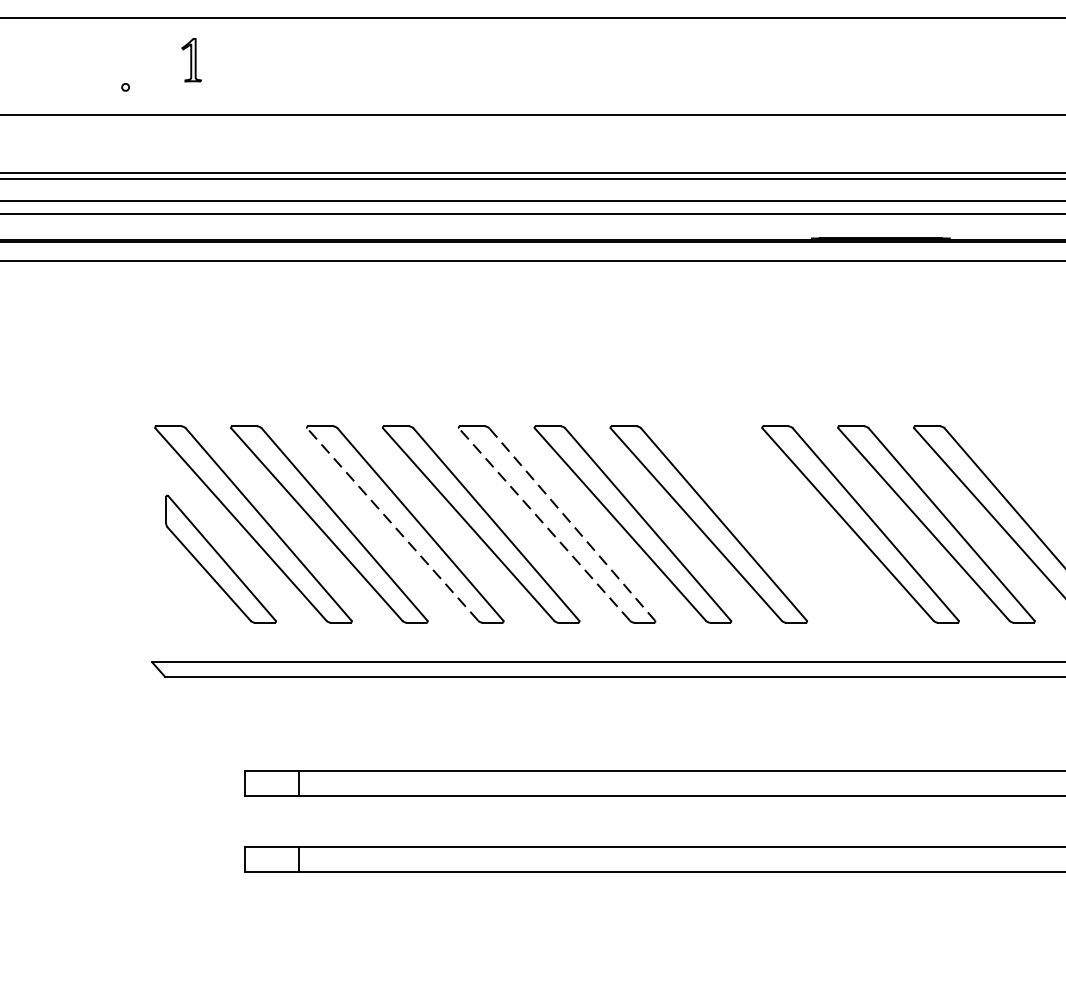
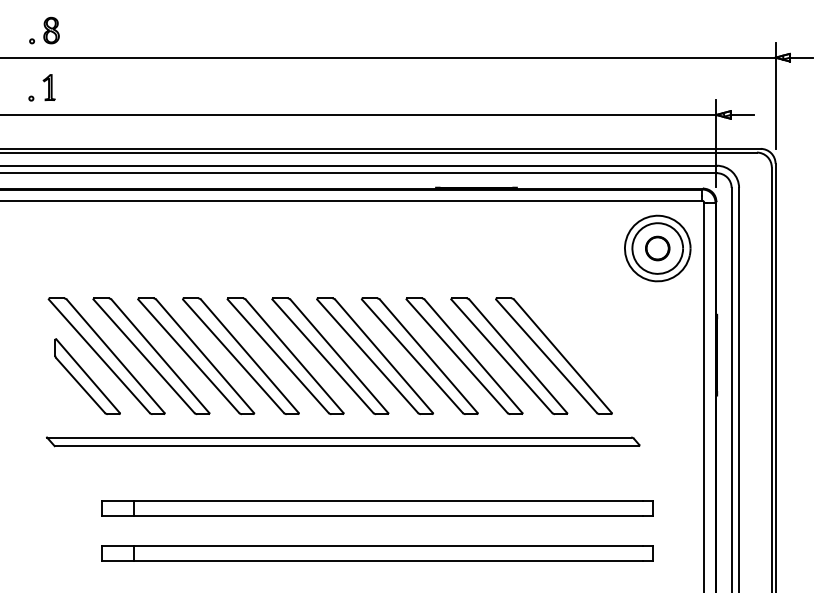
part: (190, 60) -> (48, 87), moved
part: (784, 523) -> (419, 355), added
line: (392, 524) -> (188, 356), dashed -> solid
line: (544, 524) -> (278, 356), dashed -> solid
line: (572, 524) -> (294, 356), dashed -> solid

